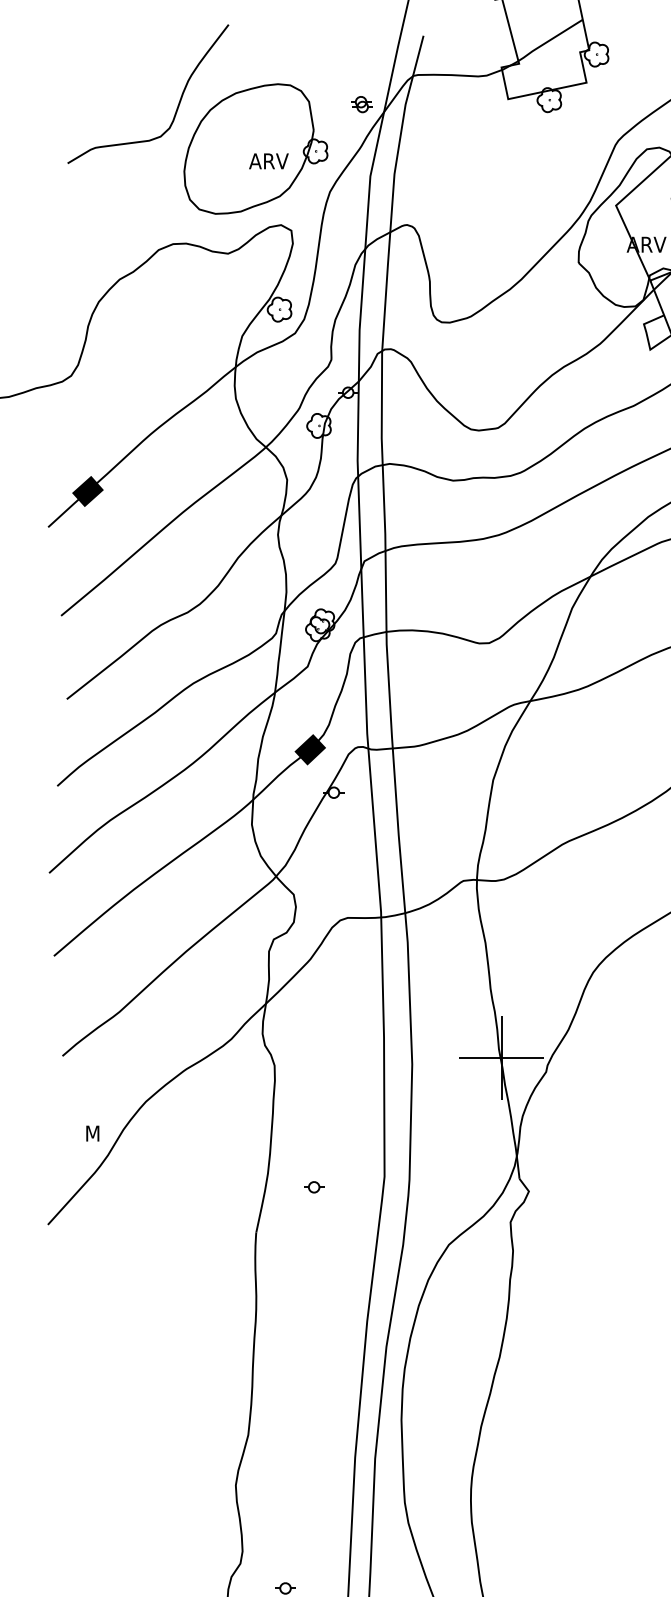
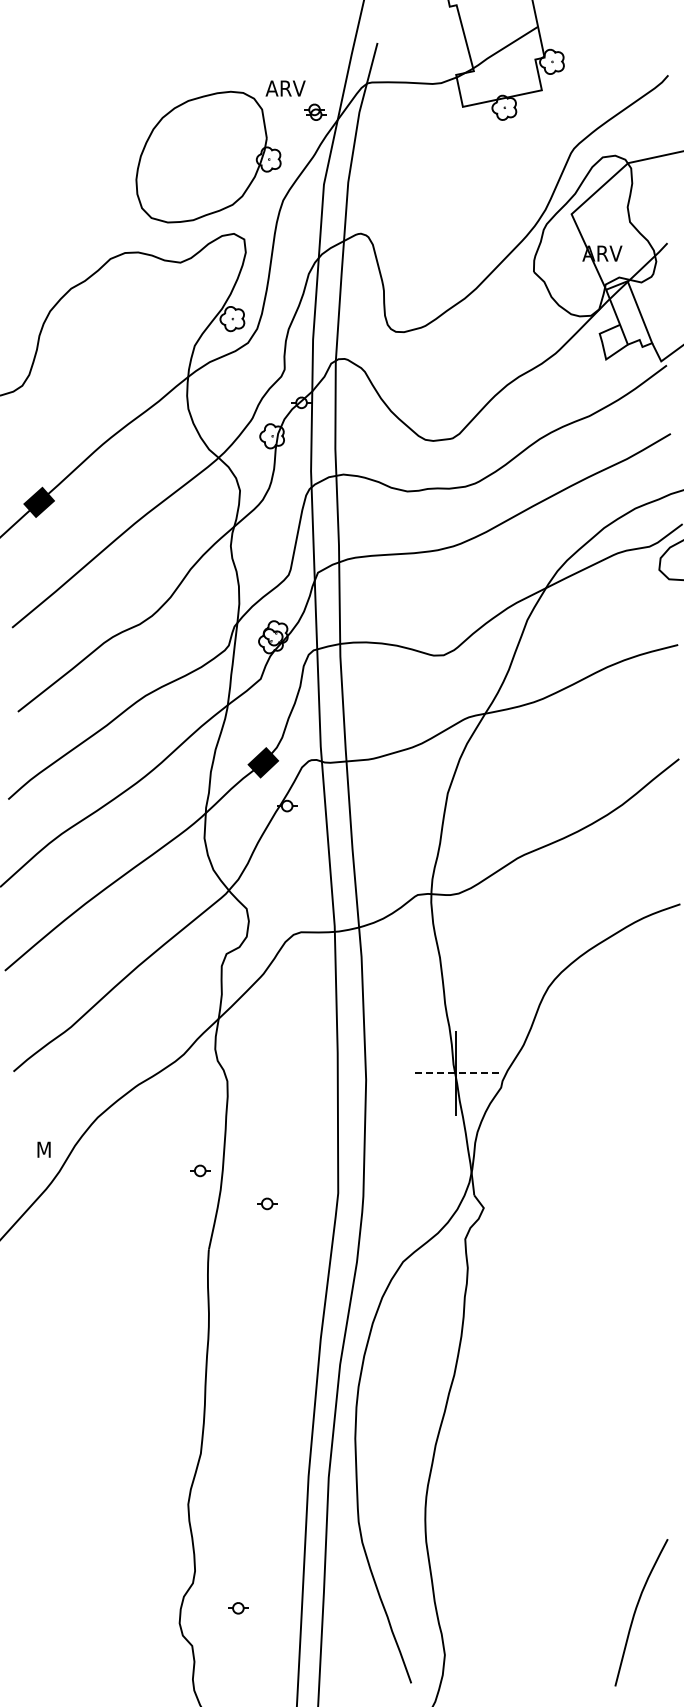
curve: (178, 102) -> (130, 110), removed
text: (268, 161) -> (285, 88), moved
line: (501, 1057) -> (456, 1073), solid -> dashed
part: (247, 1154) -> (200, 1170), added

